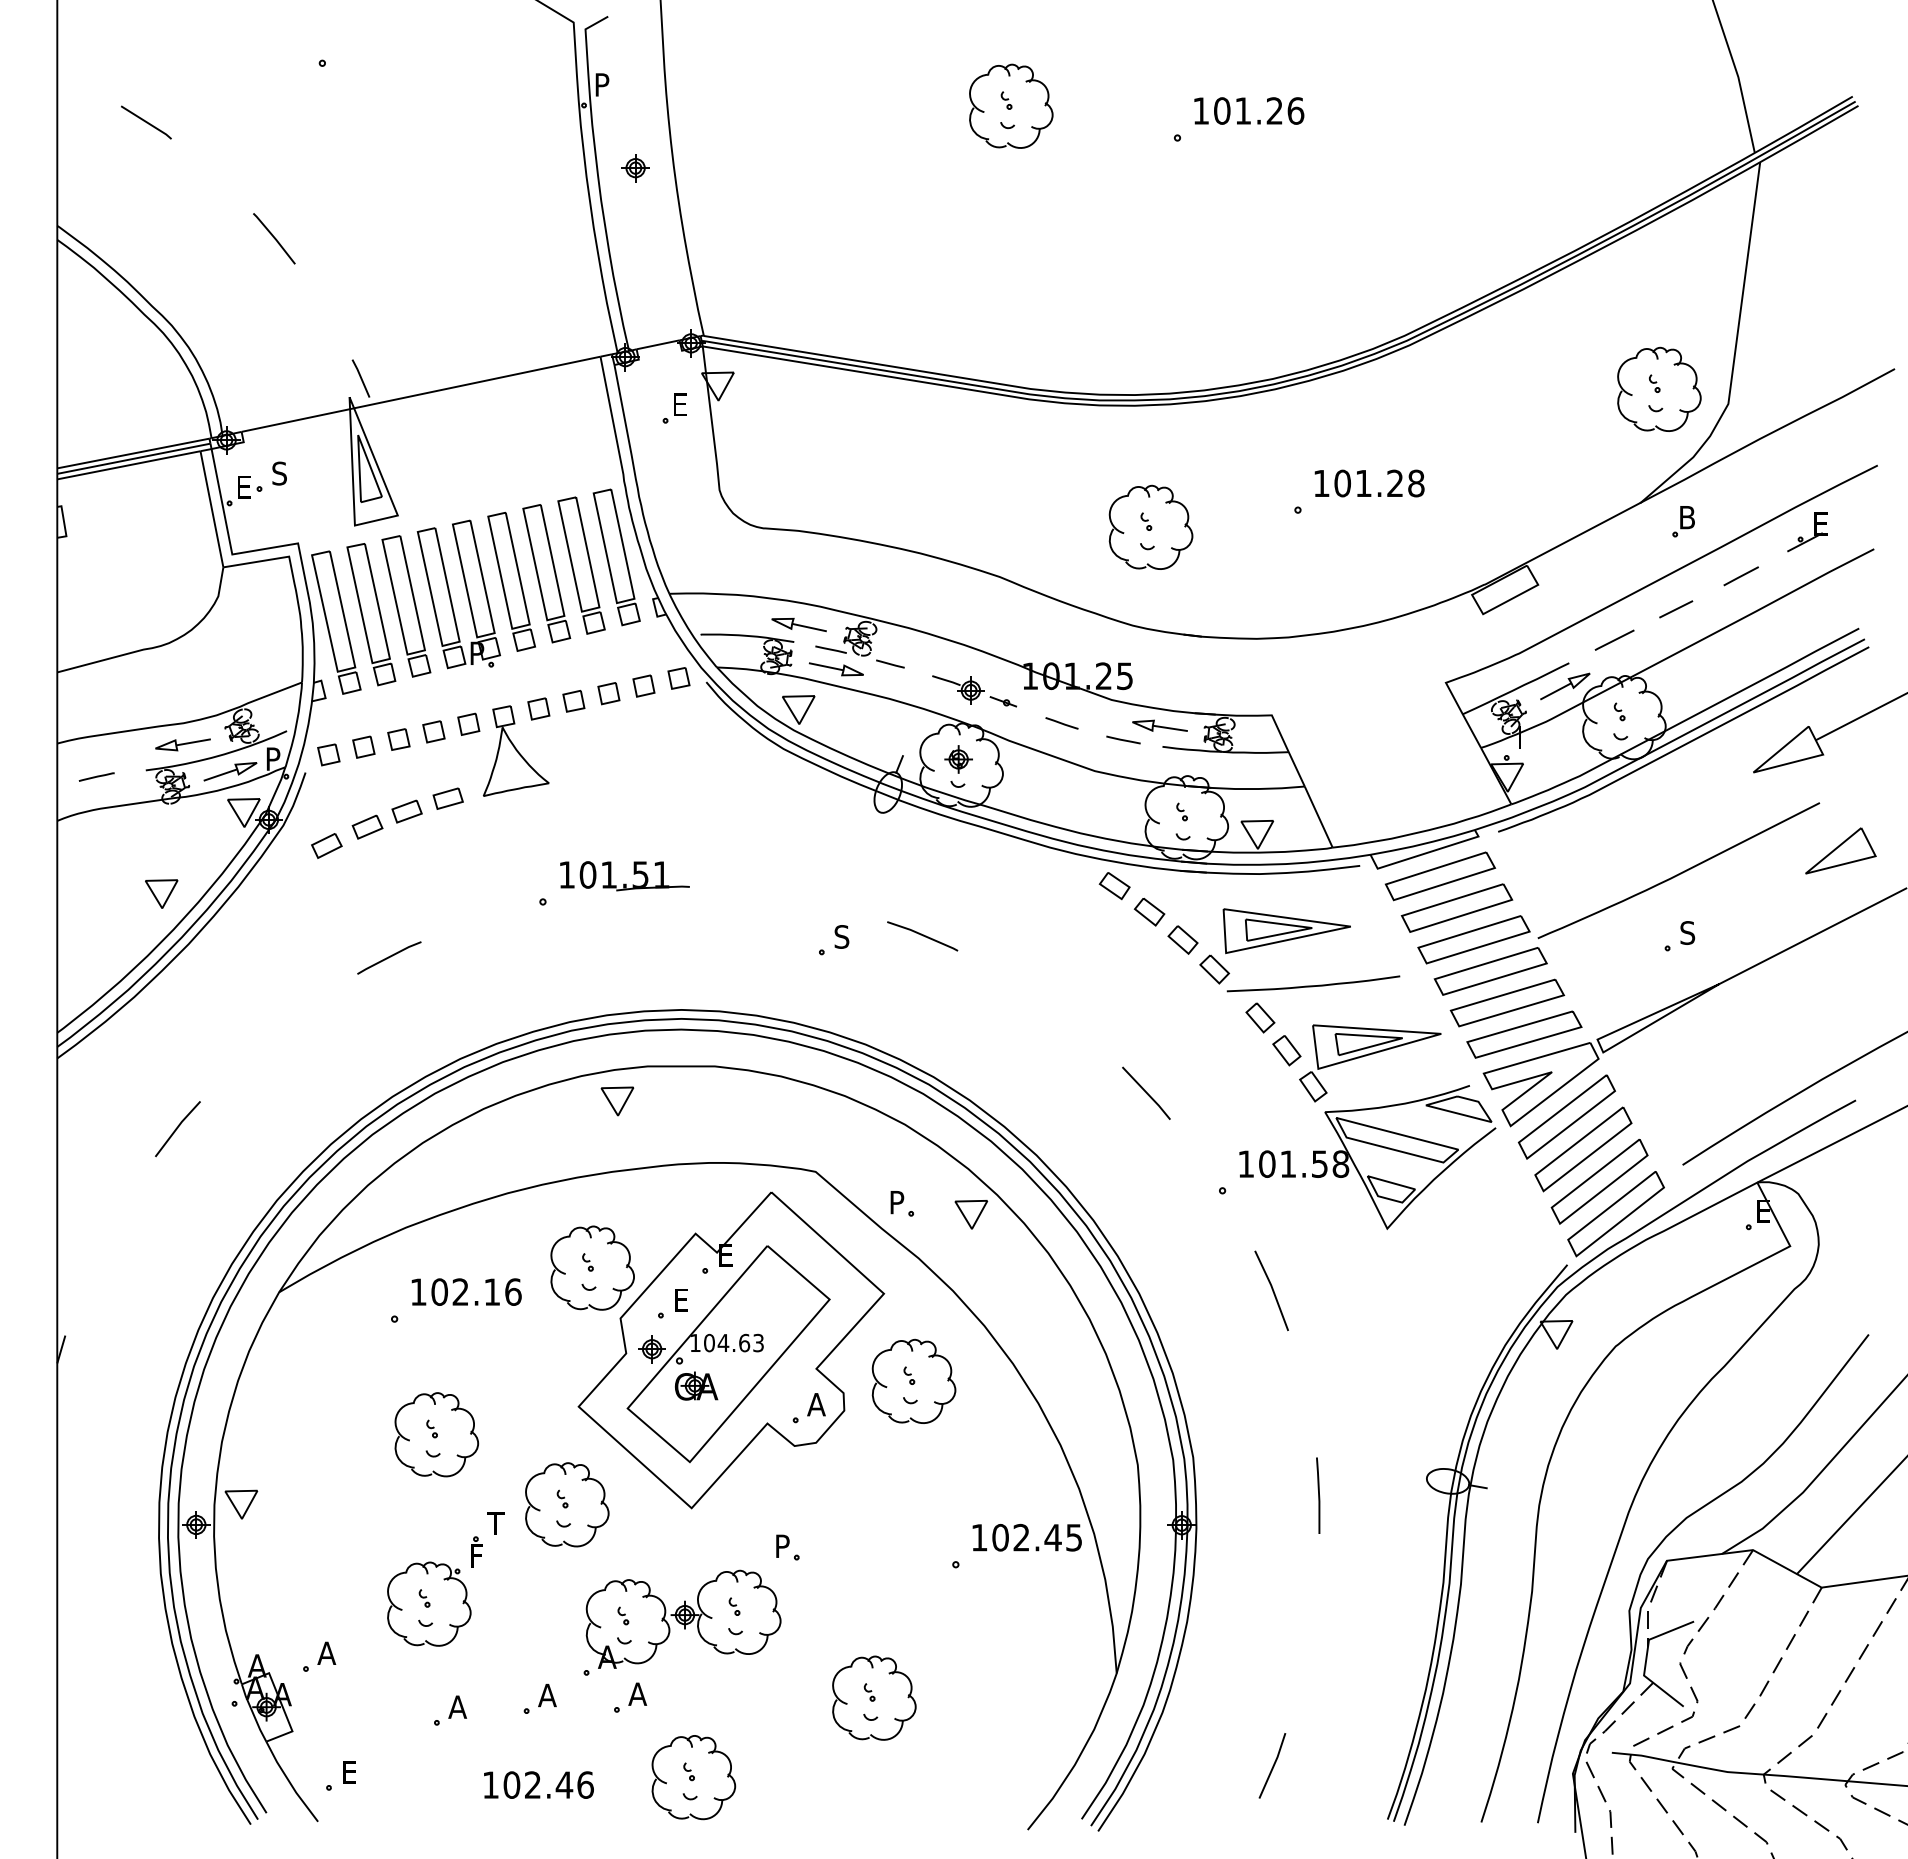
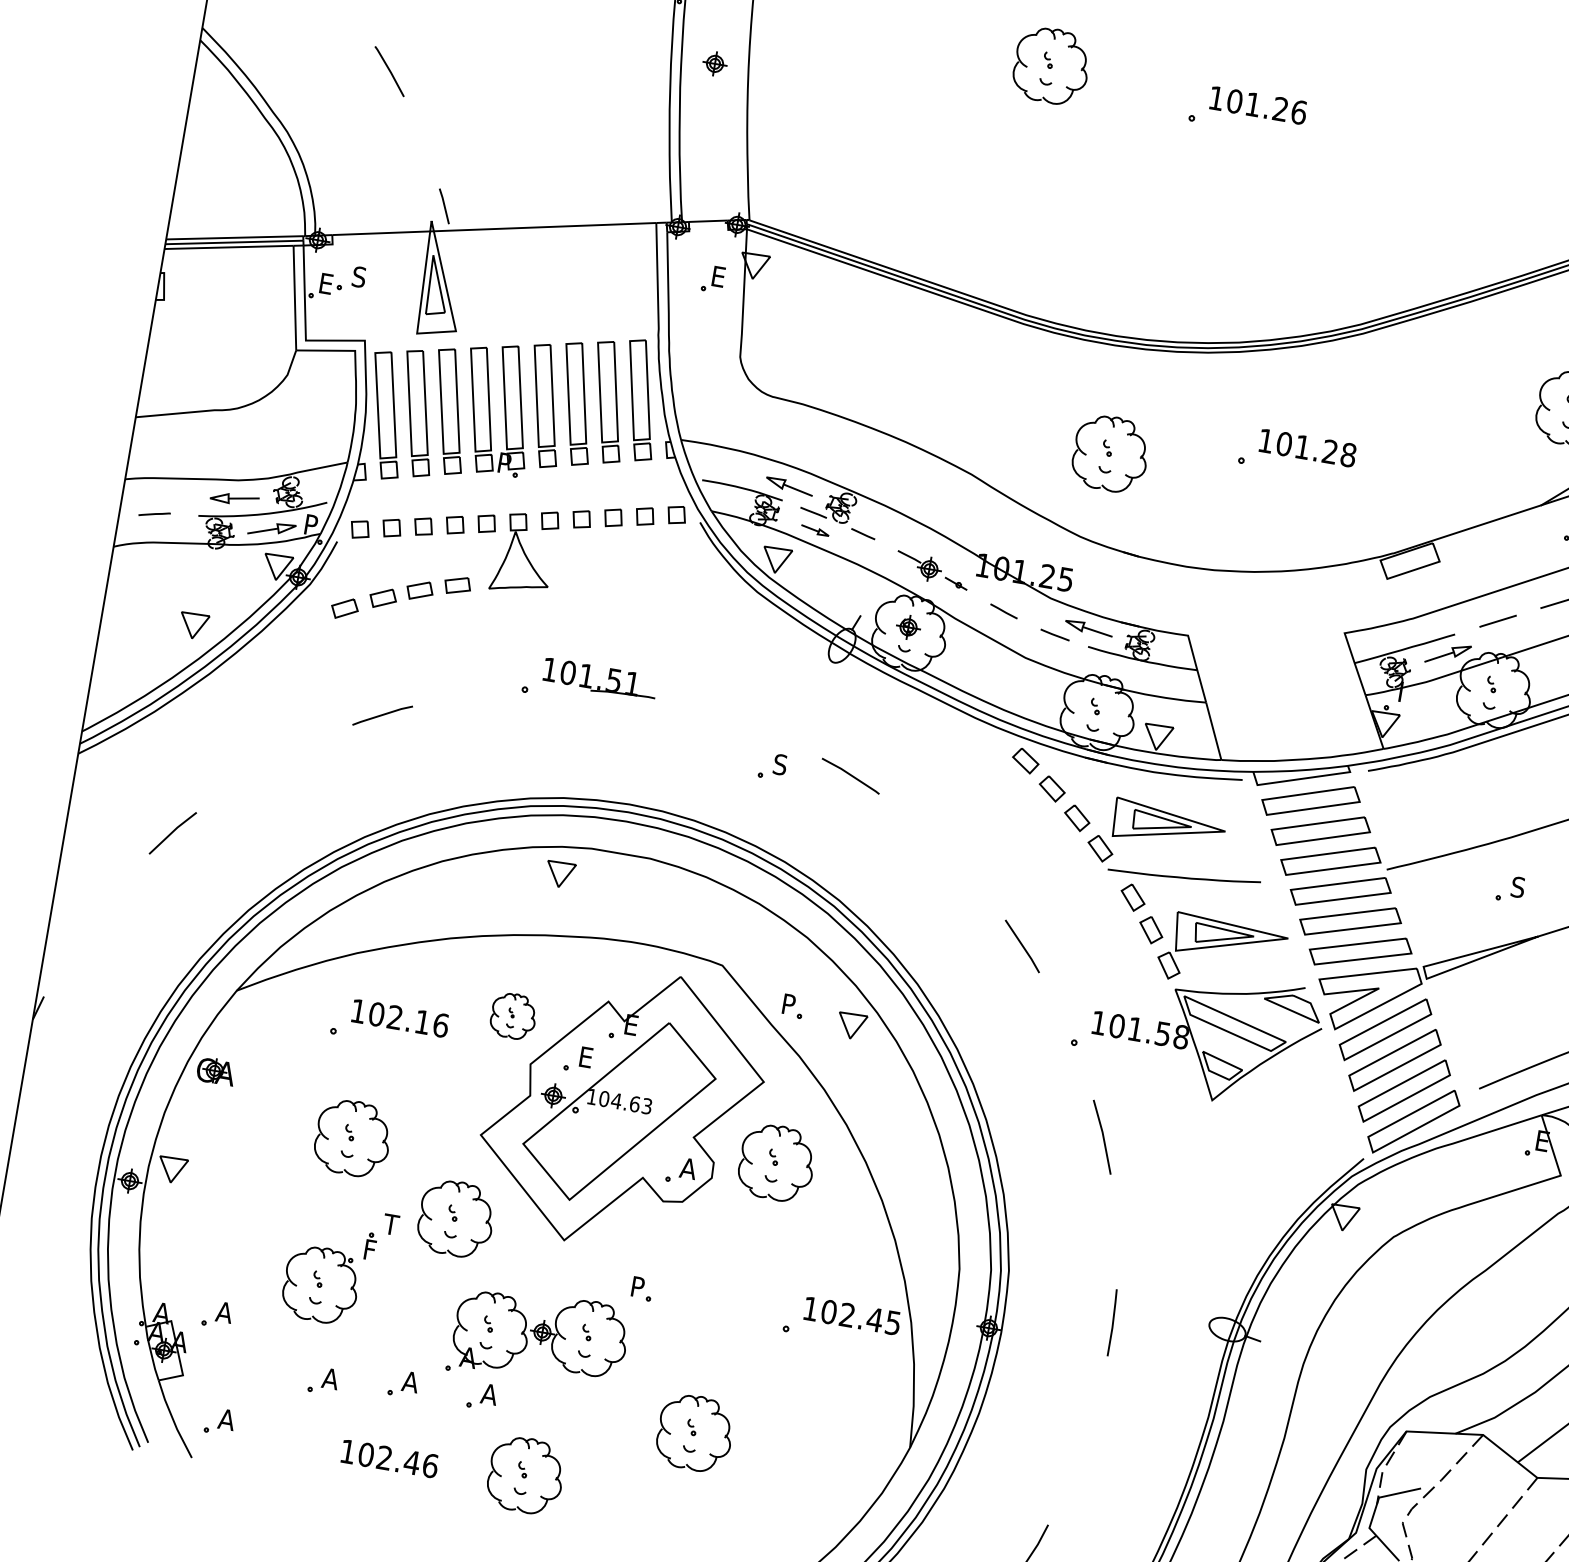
part: (835, 669) -> (814, 530), size x0.6
part: (592, 1267) -> (513, 1015), size x0.6
part: (696, 1385) -> (216, 1070), moved
text: (349, 1771) -> (226, 1418), E -> A

